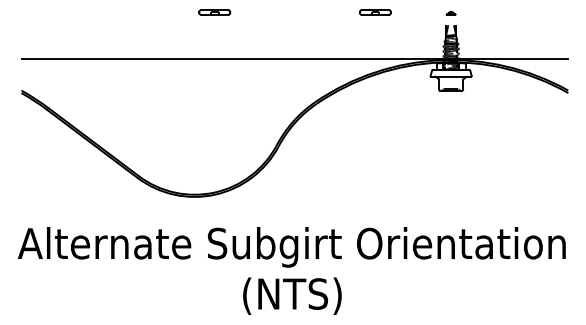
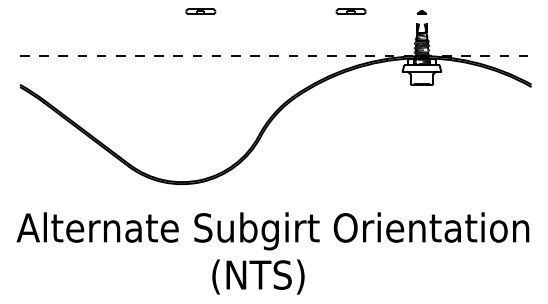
line: (294, 59) -> (275, 55), solid -> dashed
text: (292, 295) -> (258, 276), moved

